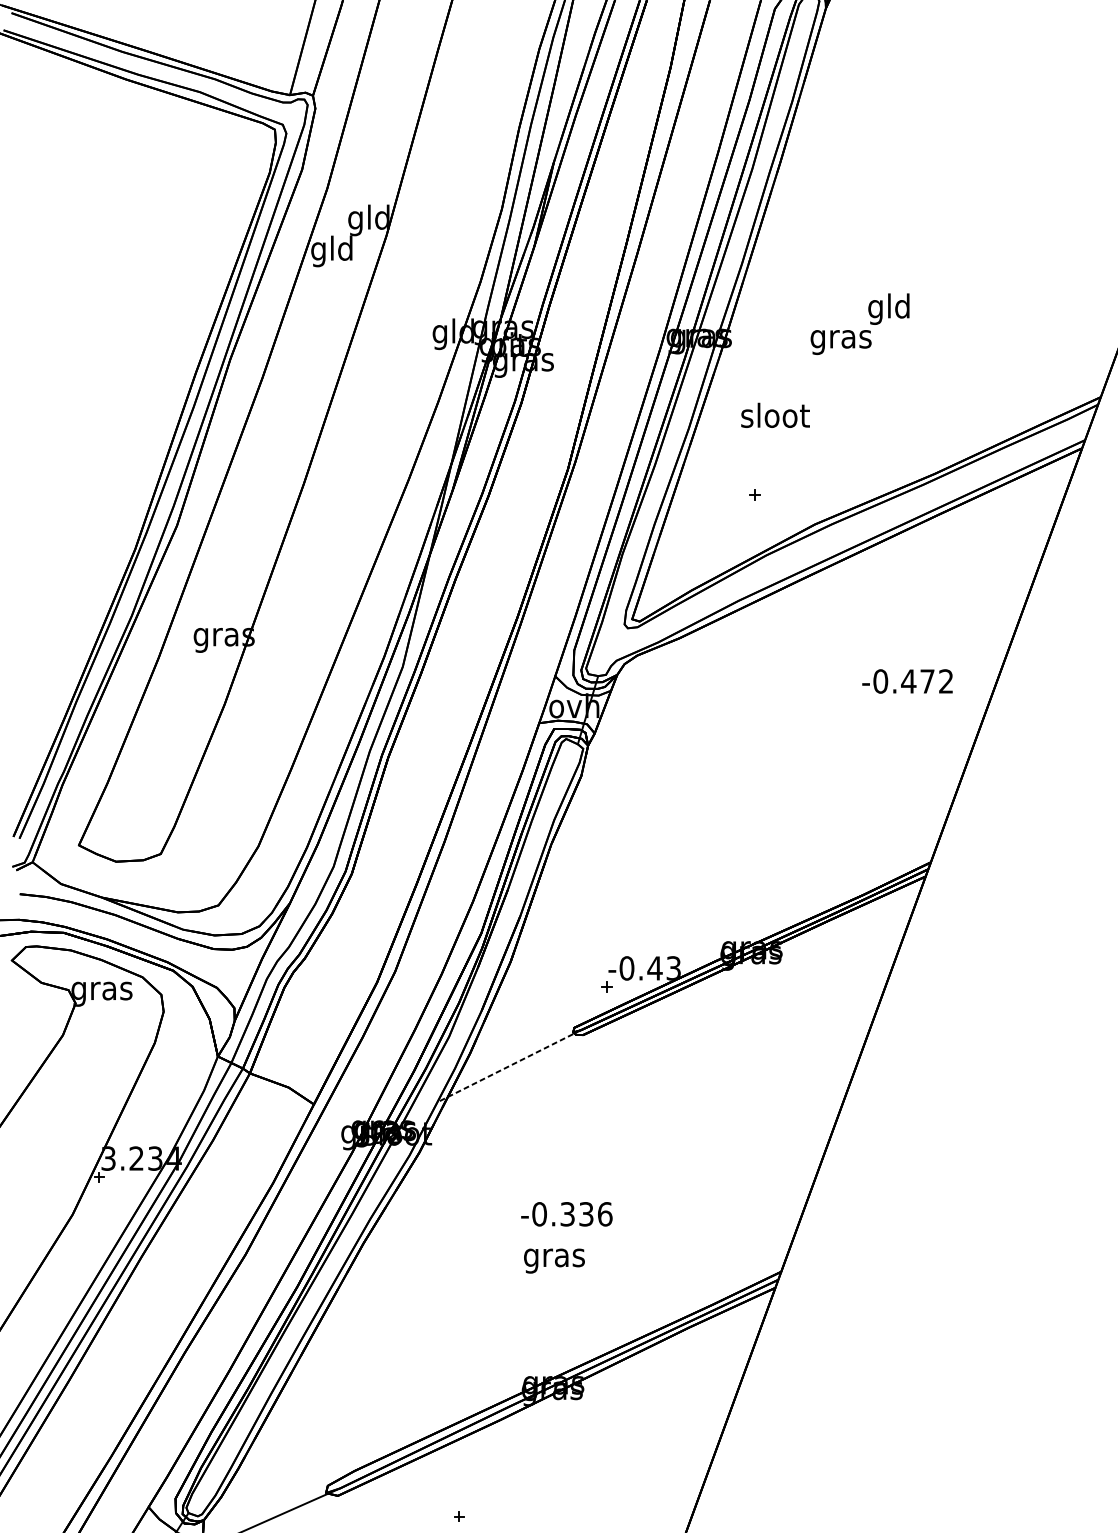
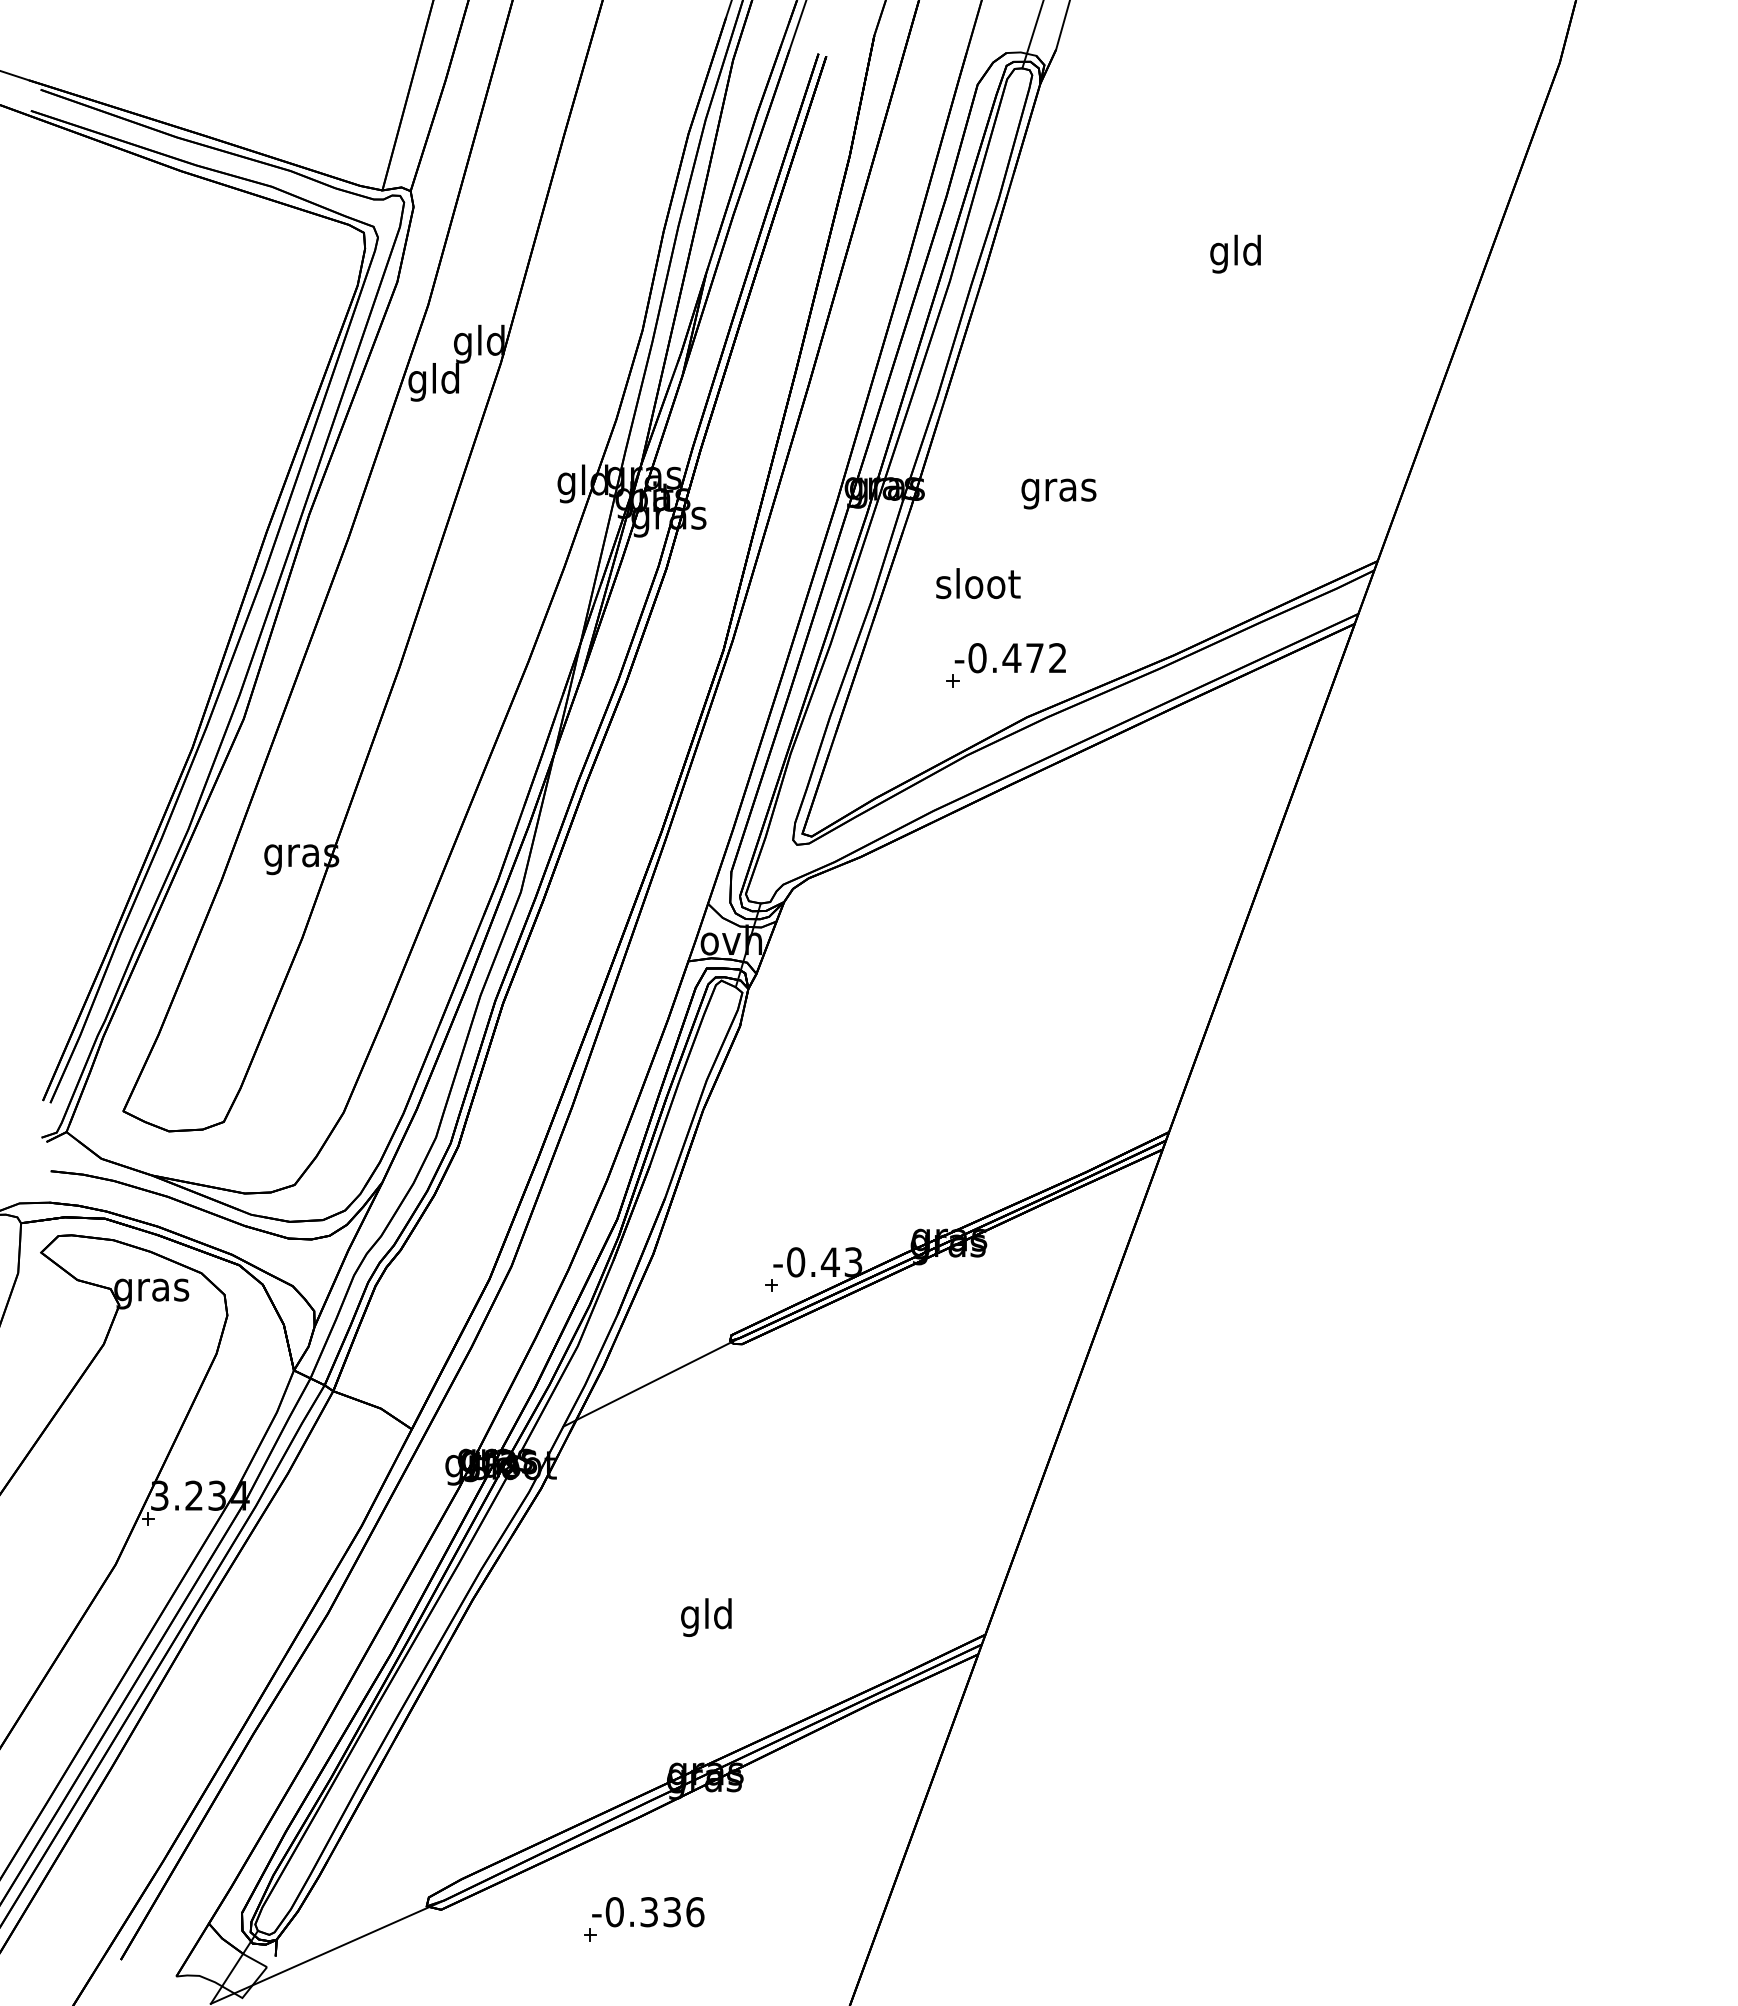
text: (888, 308) -> (1235, 253), moved
text: (906, 681) -> (1009, 658), moved
line: (509, 1066) -> (651, 1382), dashed -> solid
text: (567, 1214) -> (648, 1912), moved
text: (554, 1257) -> (706, 1617), gras -> gld

